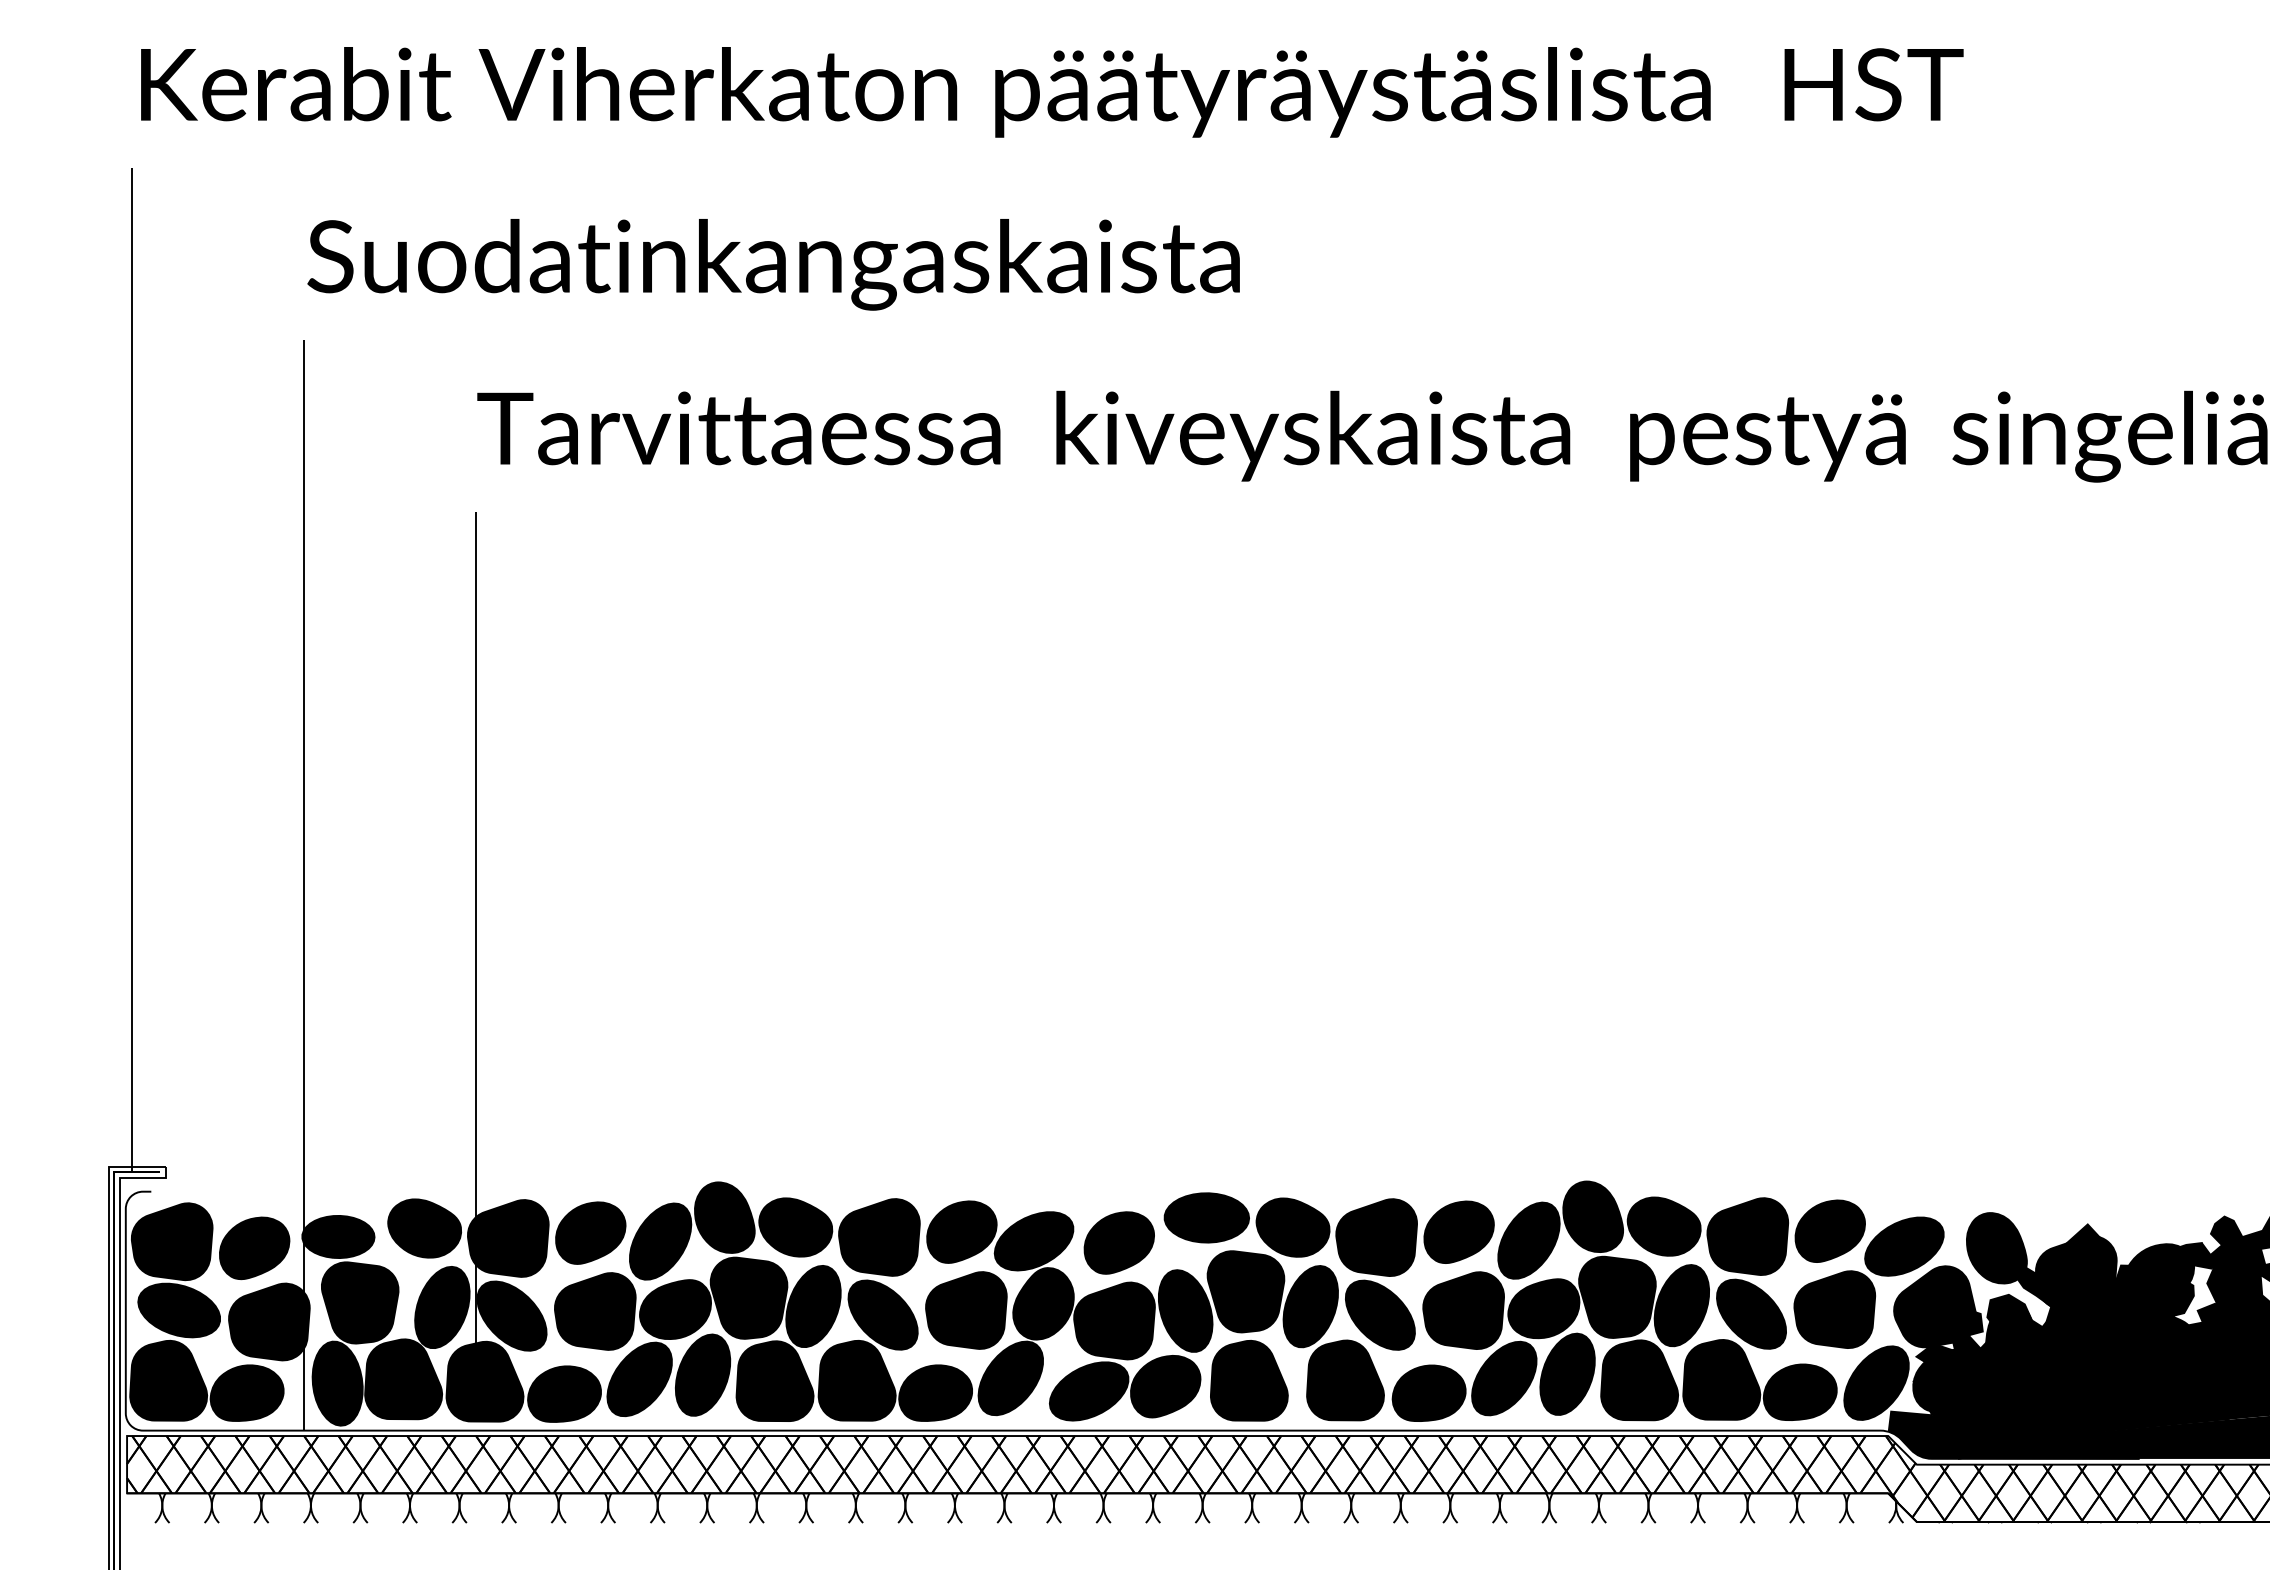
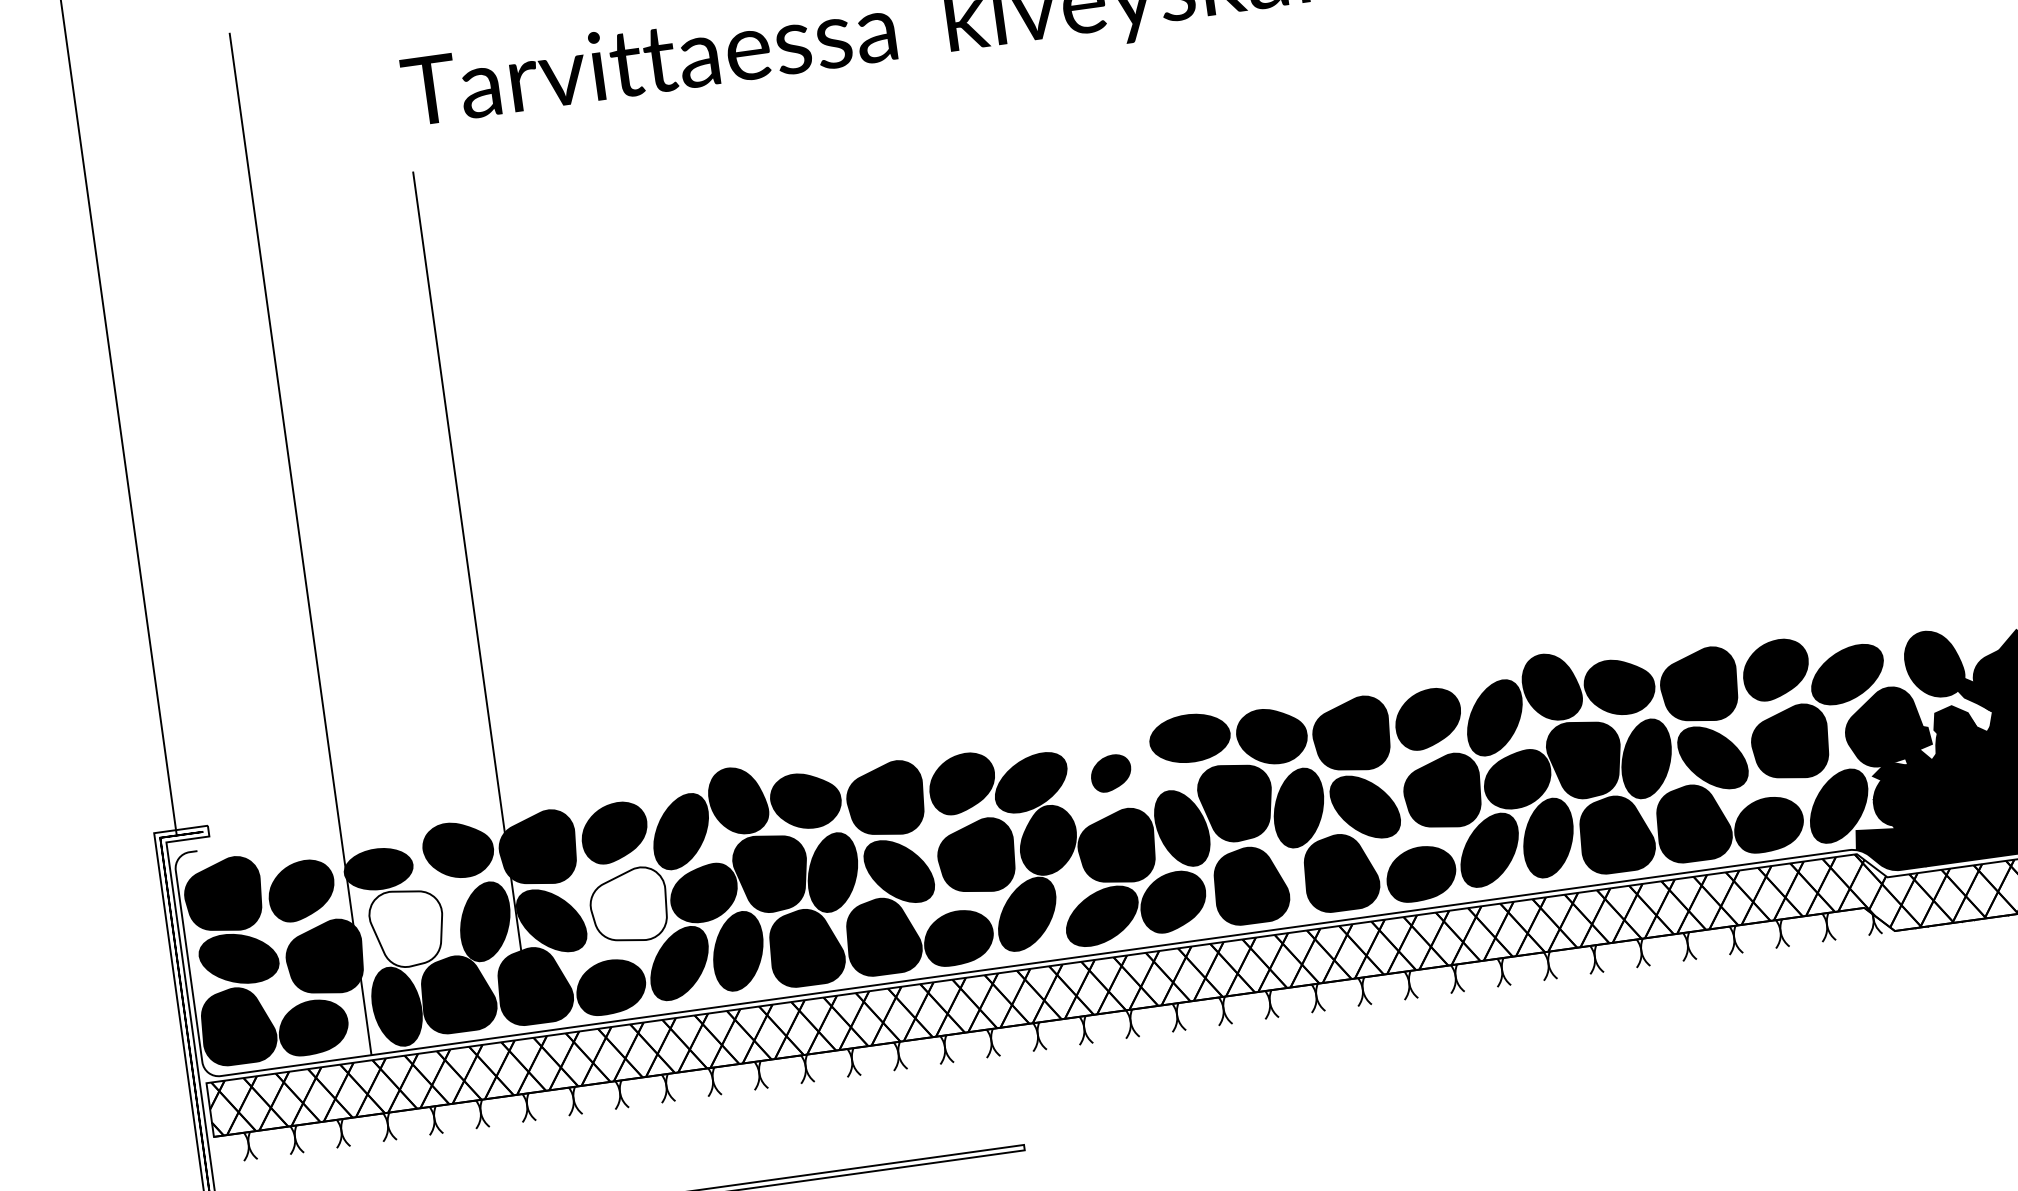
part: (1118, 1242) -> (1110, 772), size x0.6
fill: (359, 1302) -> (406, 927), removed
fill: (594, 1311) -> (628, 905), removed

